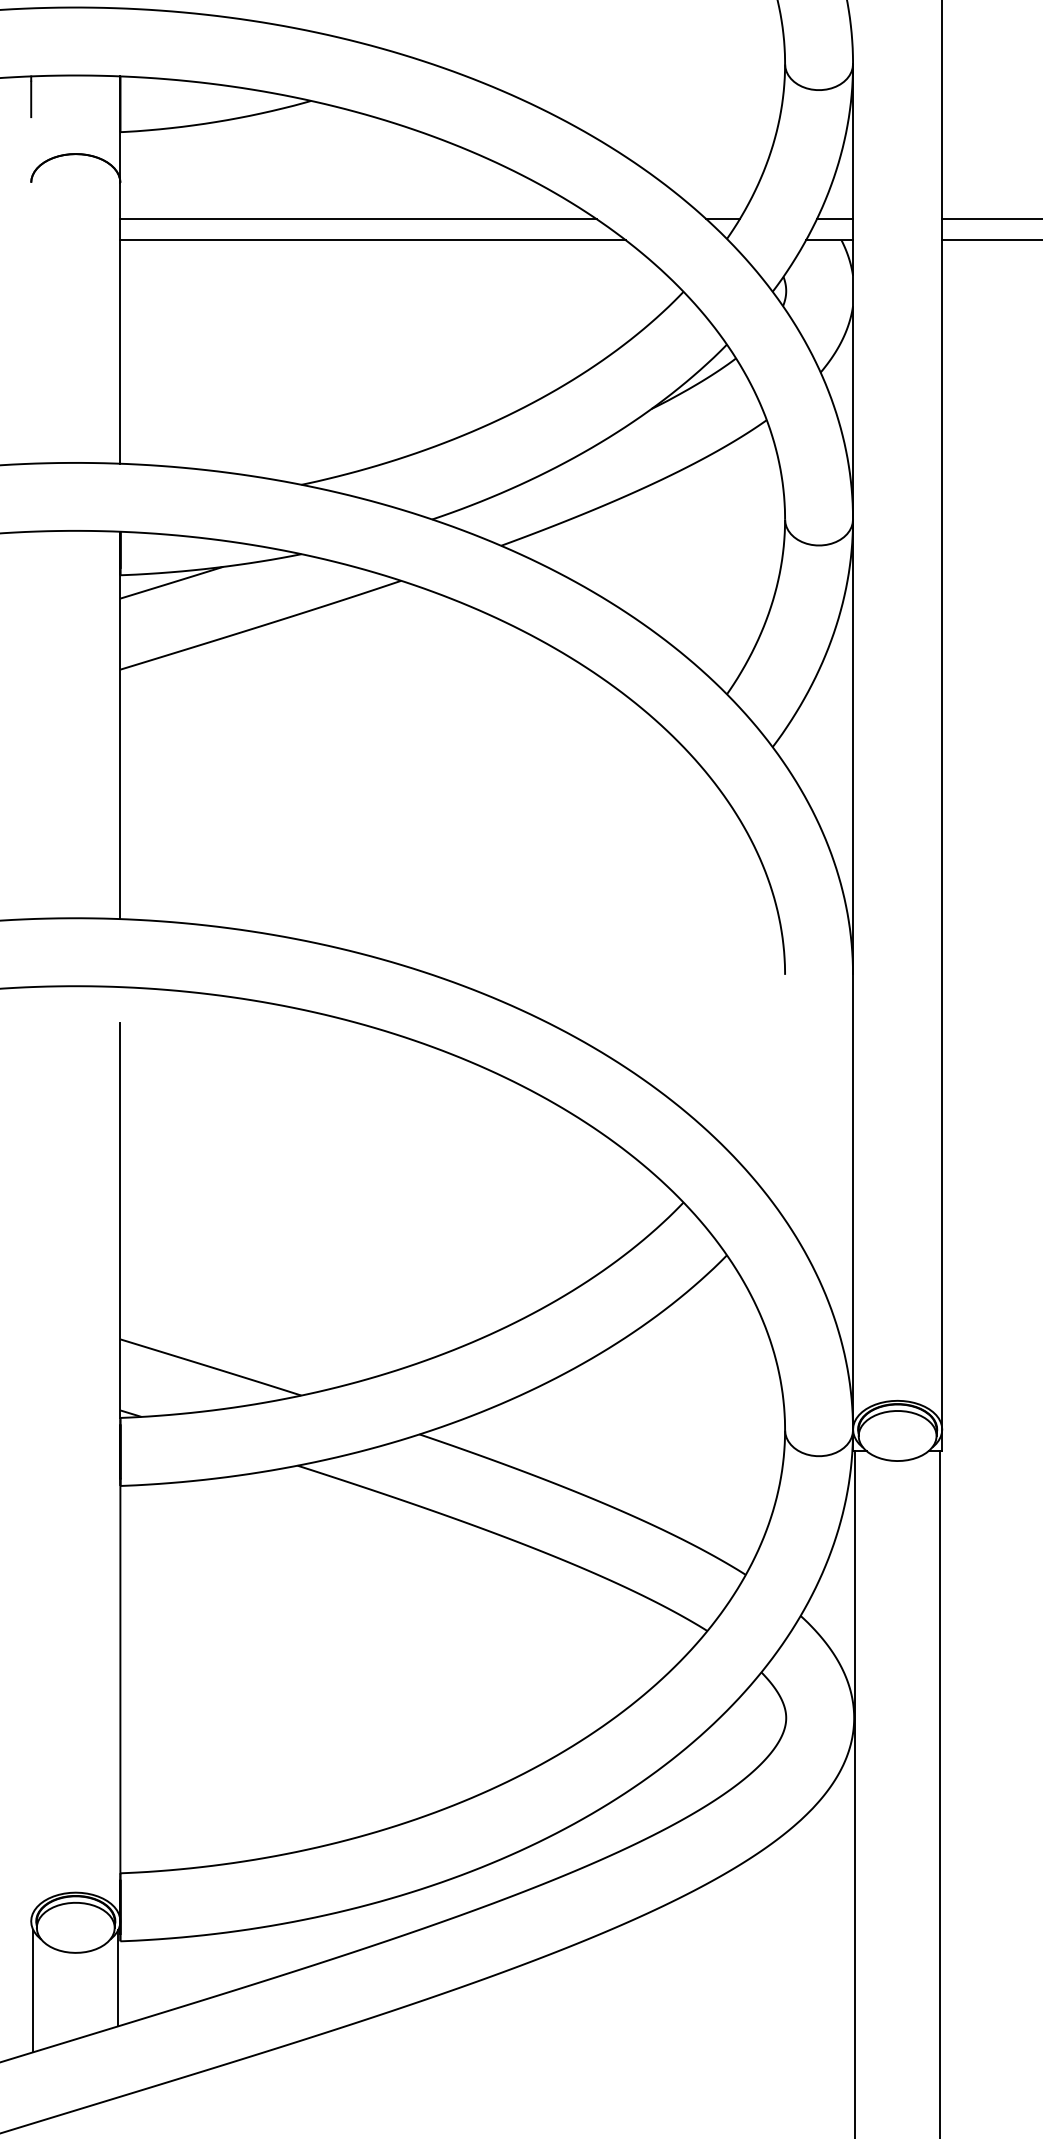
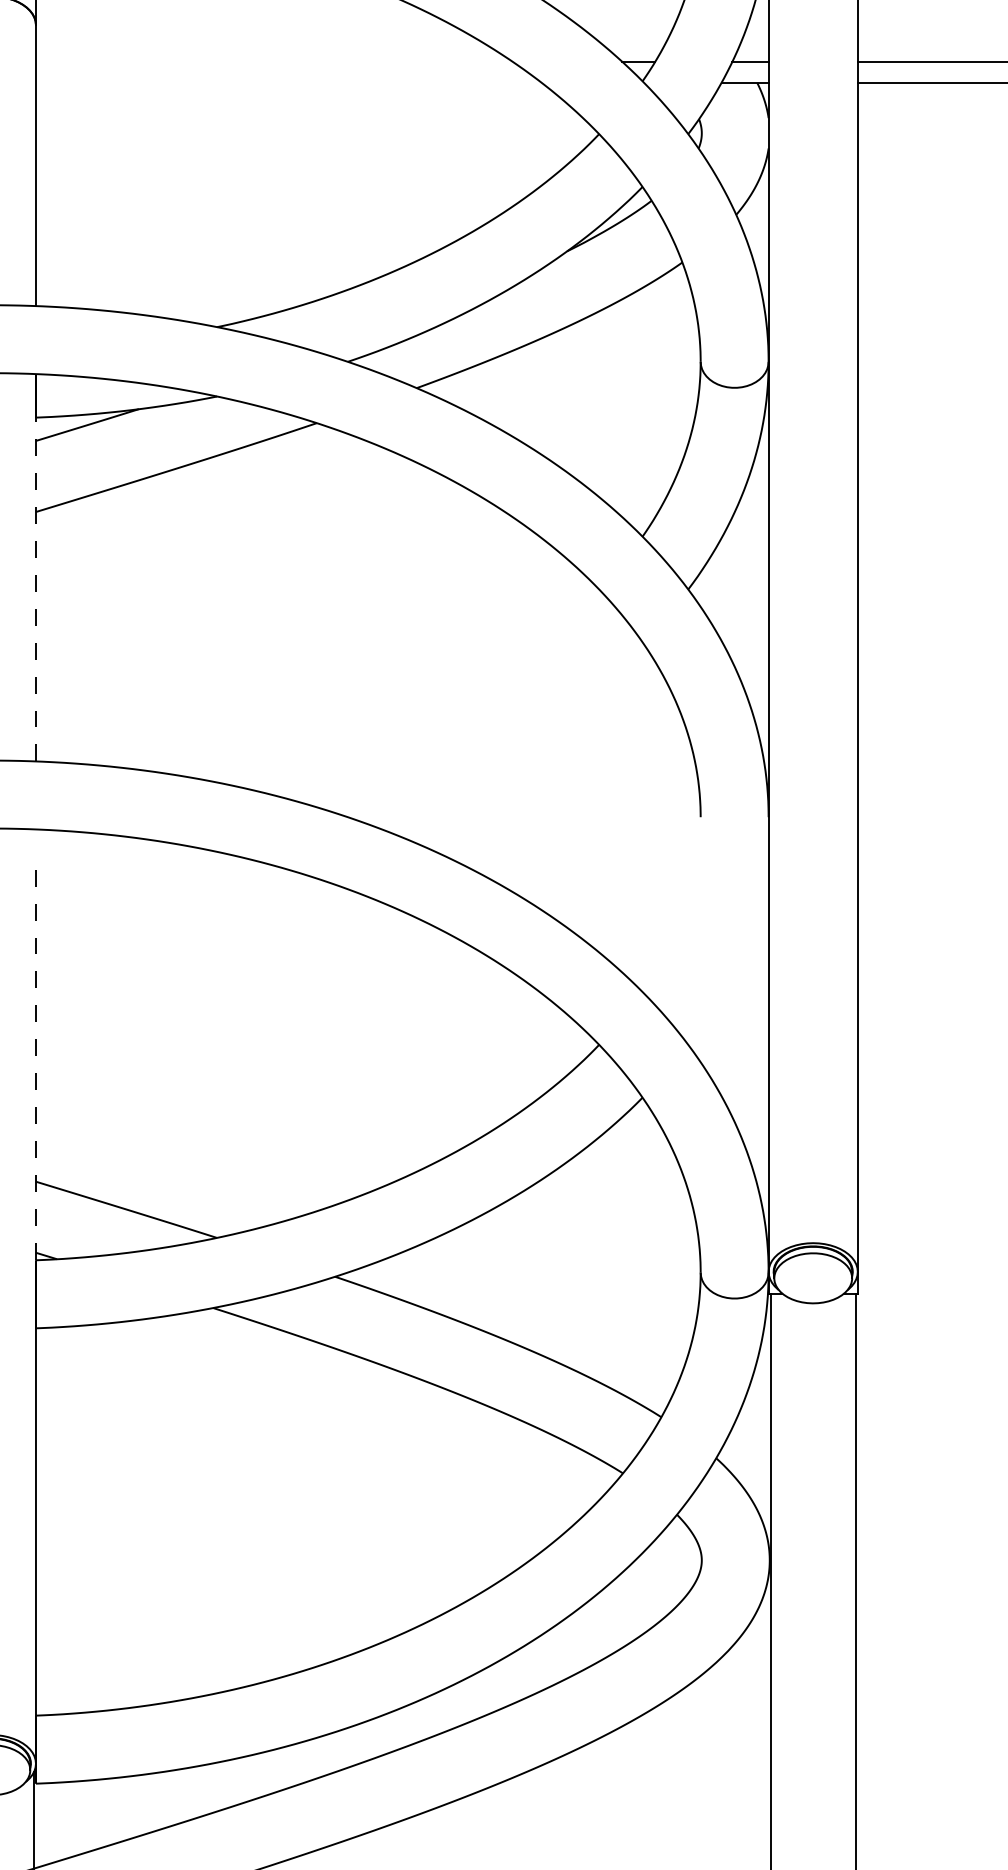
line: (358, 219) -> (274, 61), removed
line: (373, 240) -> (289, 82), removed
line: (120, 743) -> (36, 585), solid -> dashed
line: (120, 1220) -> (36, 1062), solid -> dashed

